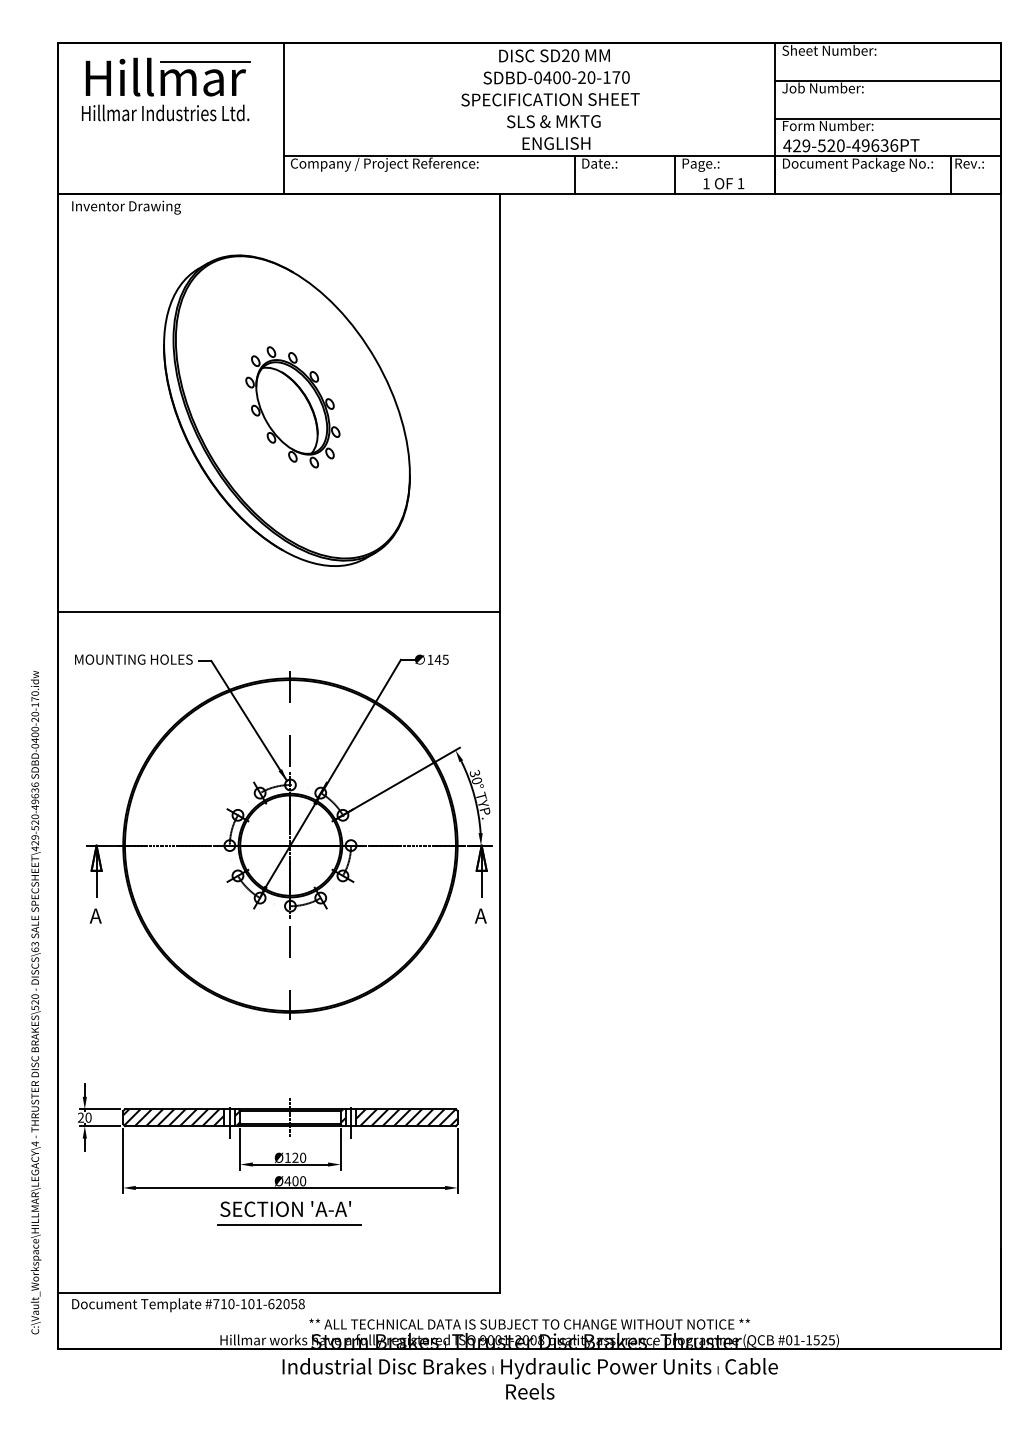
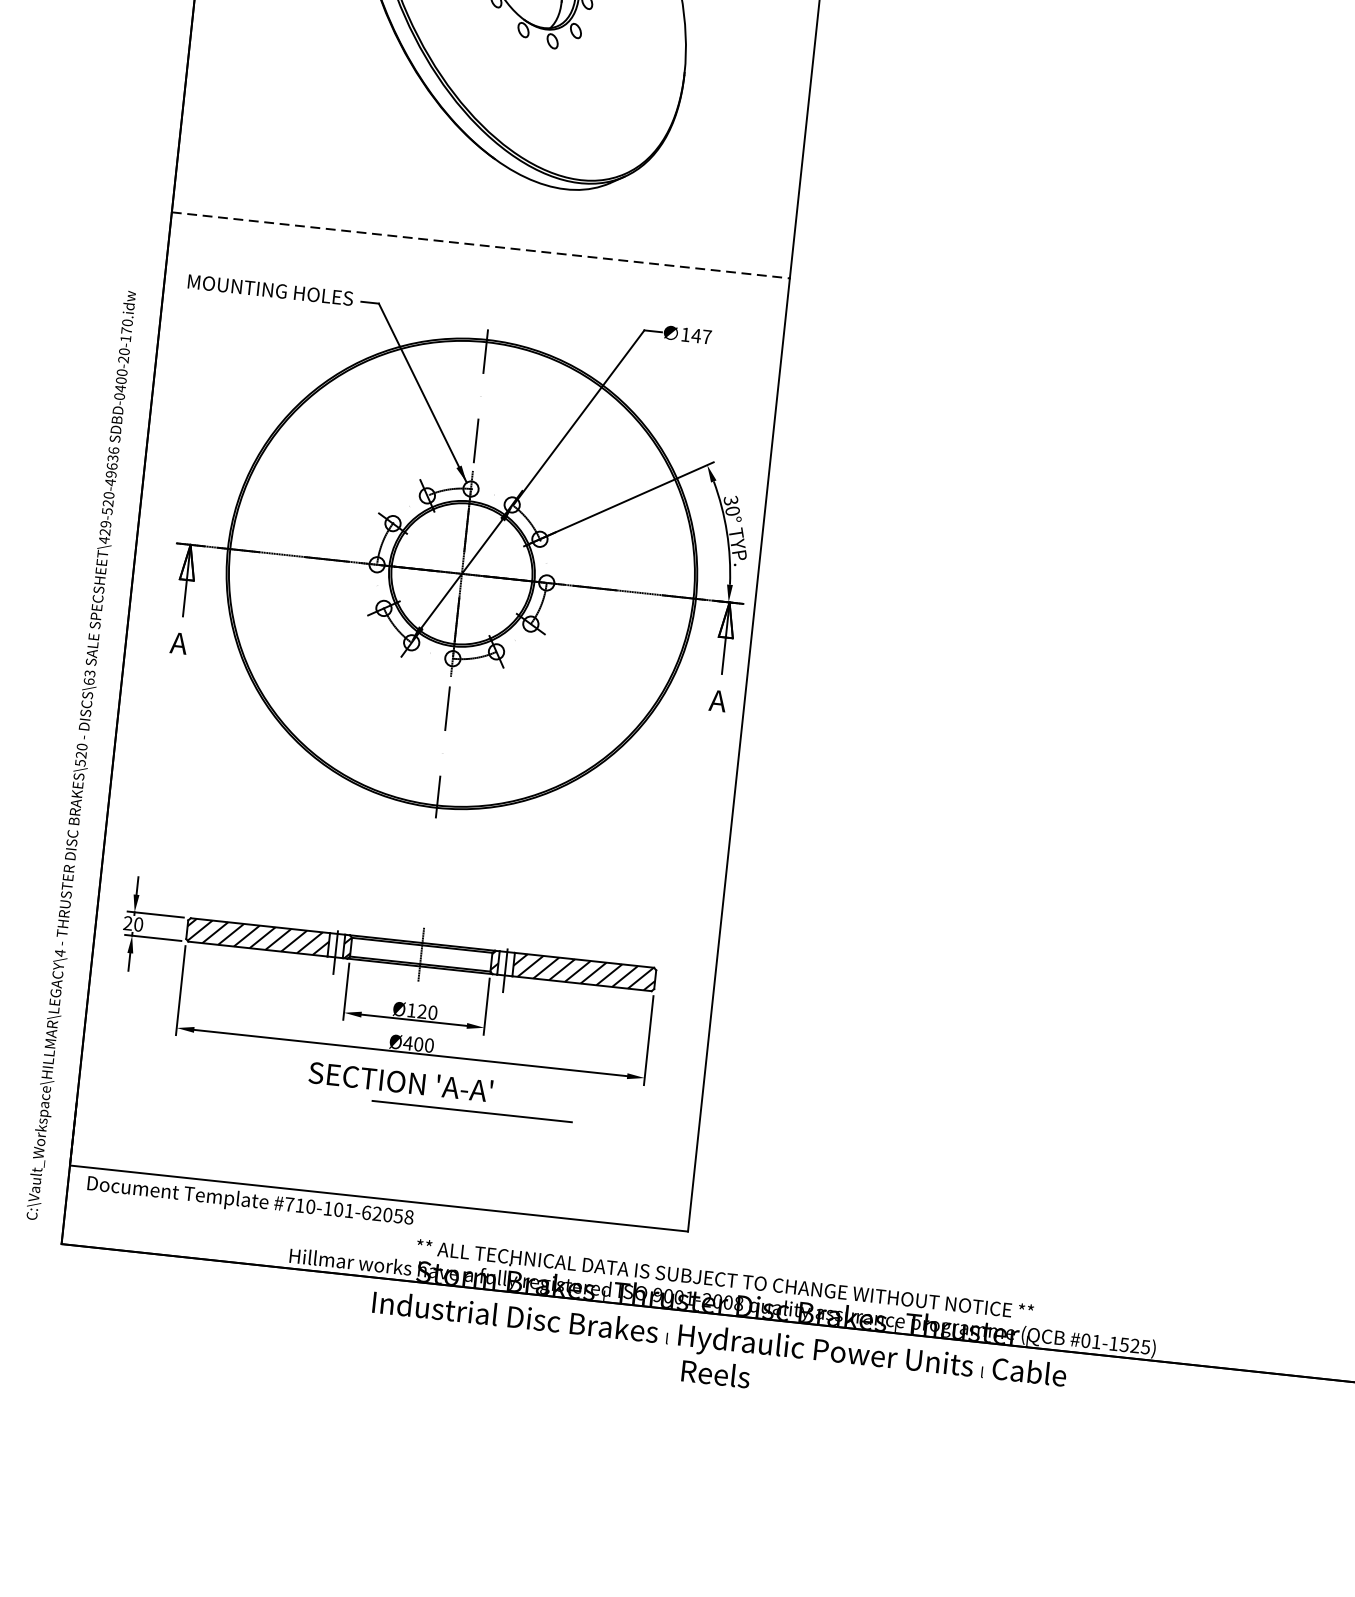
line: (279, 612) -> (481, 245), solid -> dashed
text: (445, 659) -> (706, 336), 145 -> 147
line: (289, 1224) -> (472, 1111), moved

